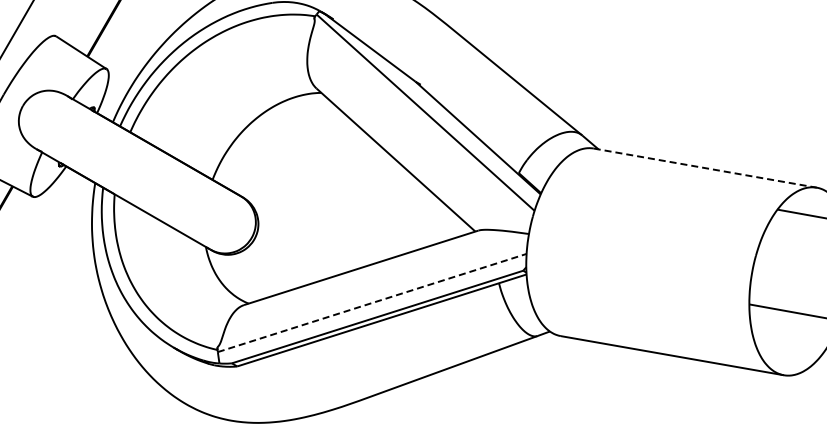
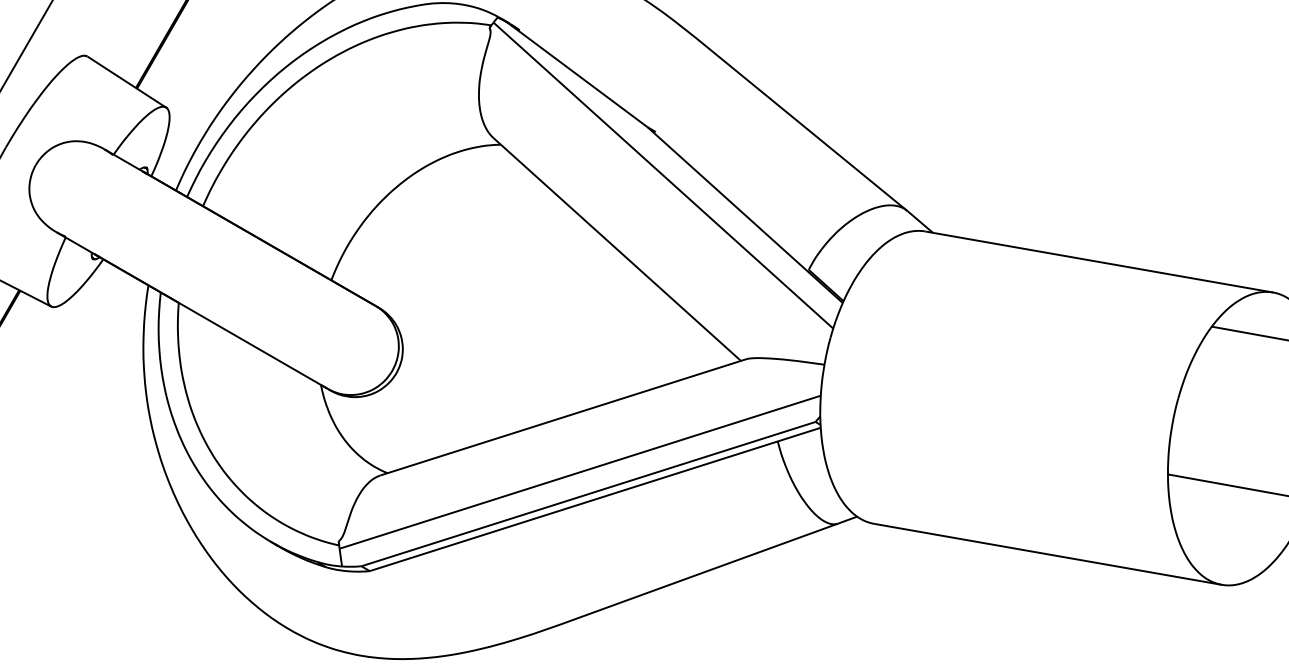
line: (705, 168) -> (1099, 262), dashed -> solid
line: (372, 303) -> (580, 472), dashed -> solid

